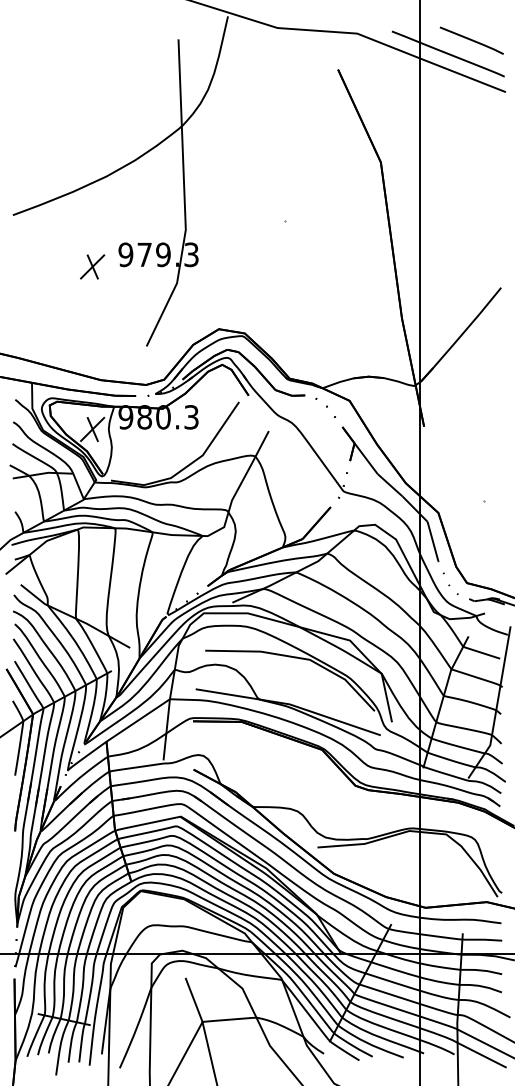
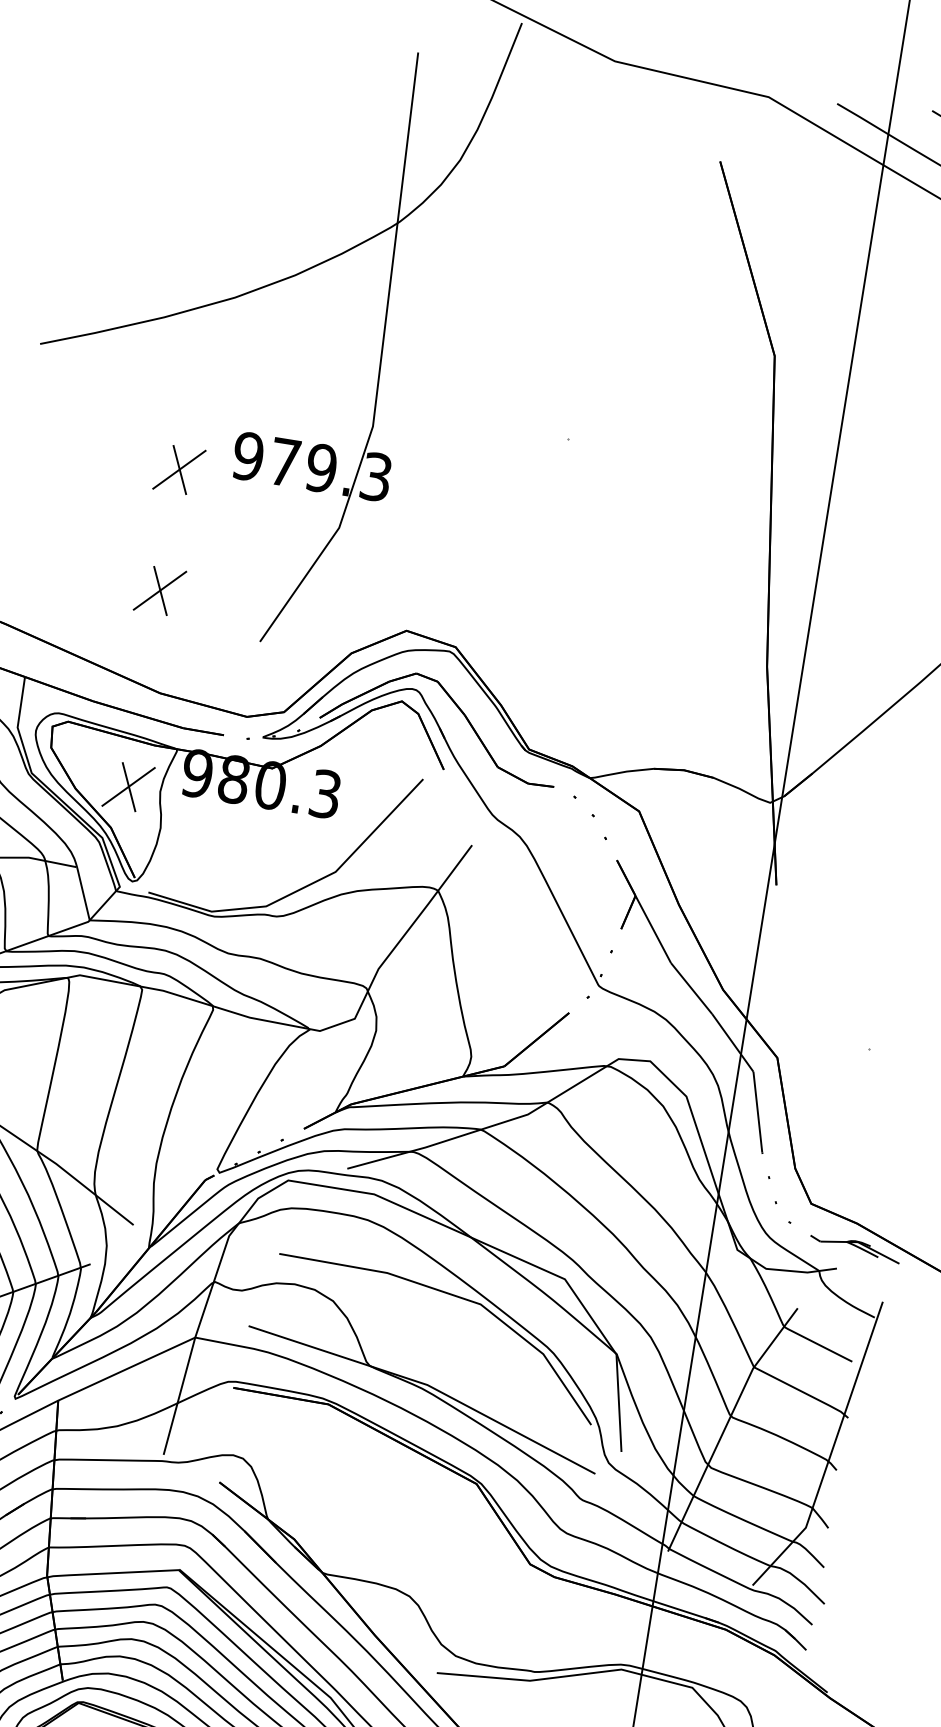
part: (92, 328) -> (160, 589), added

